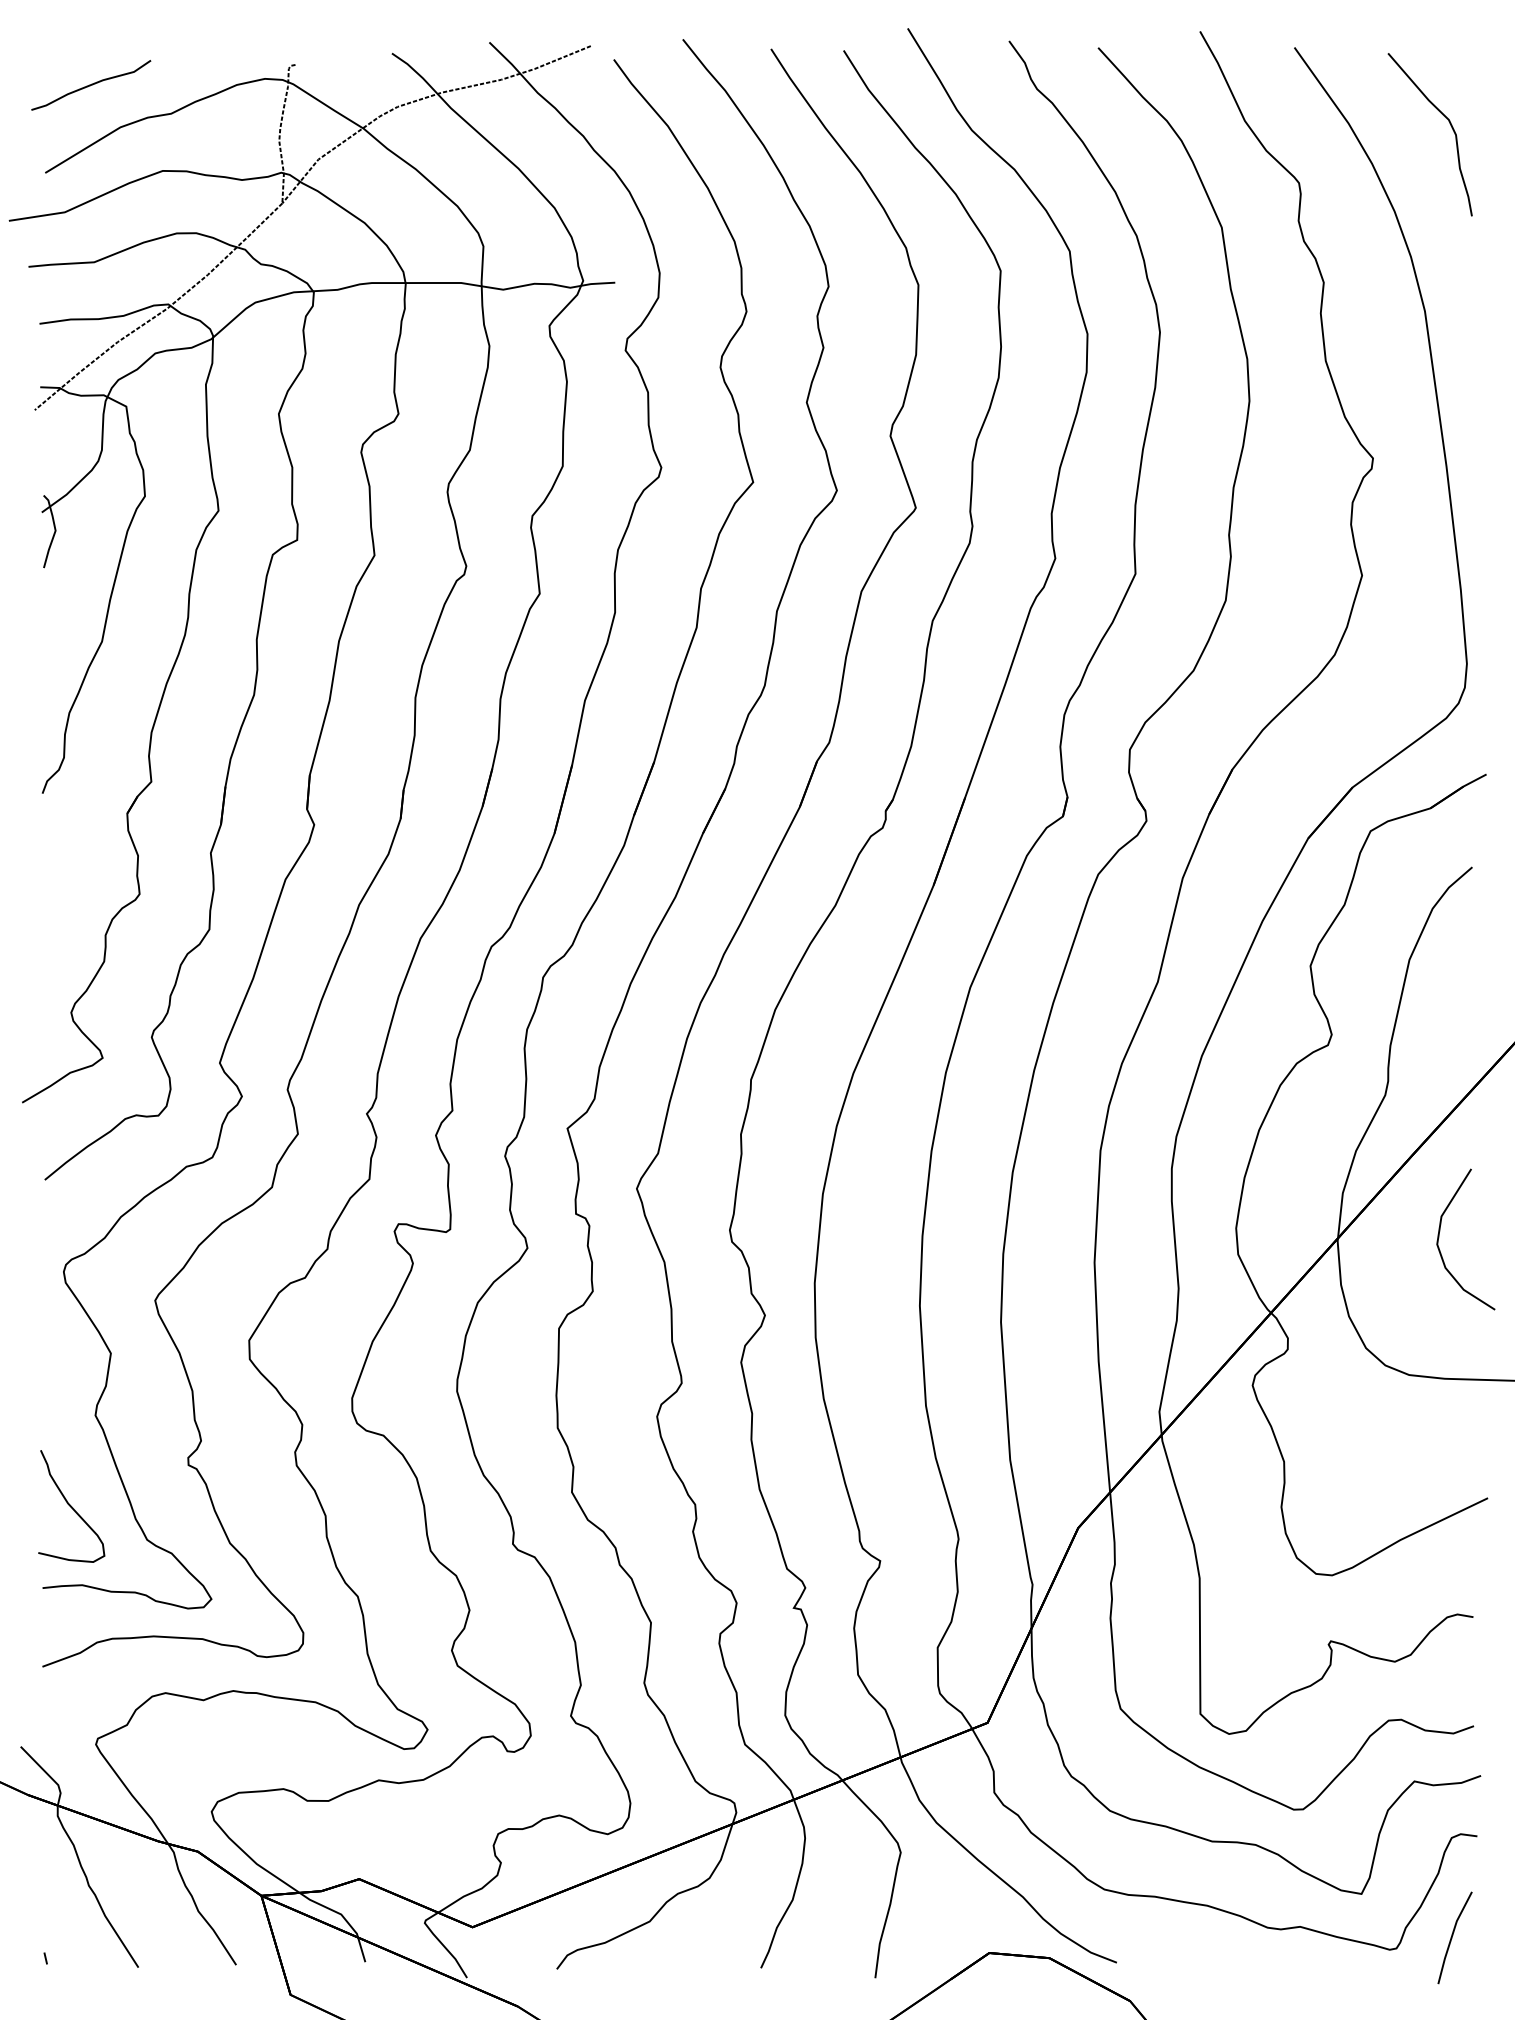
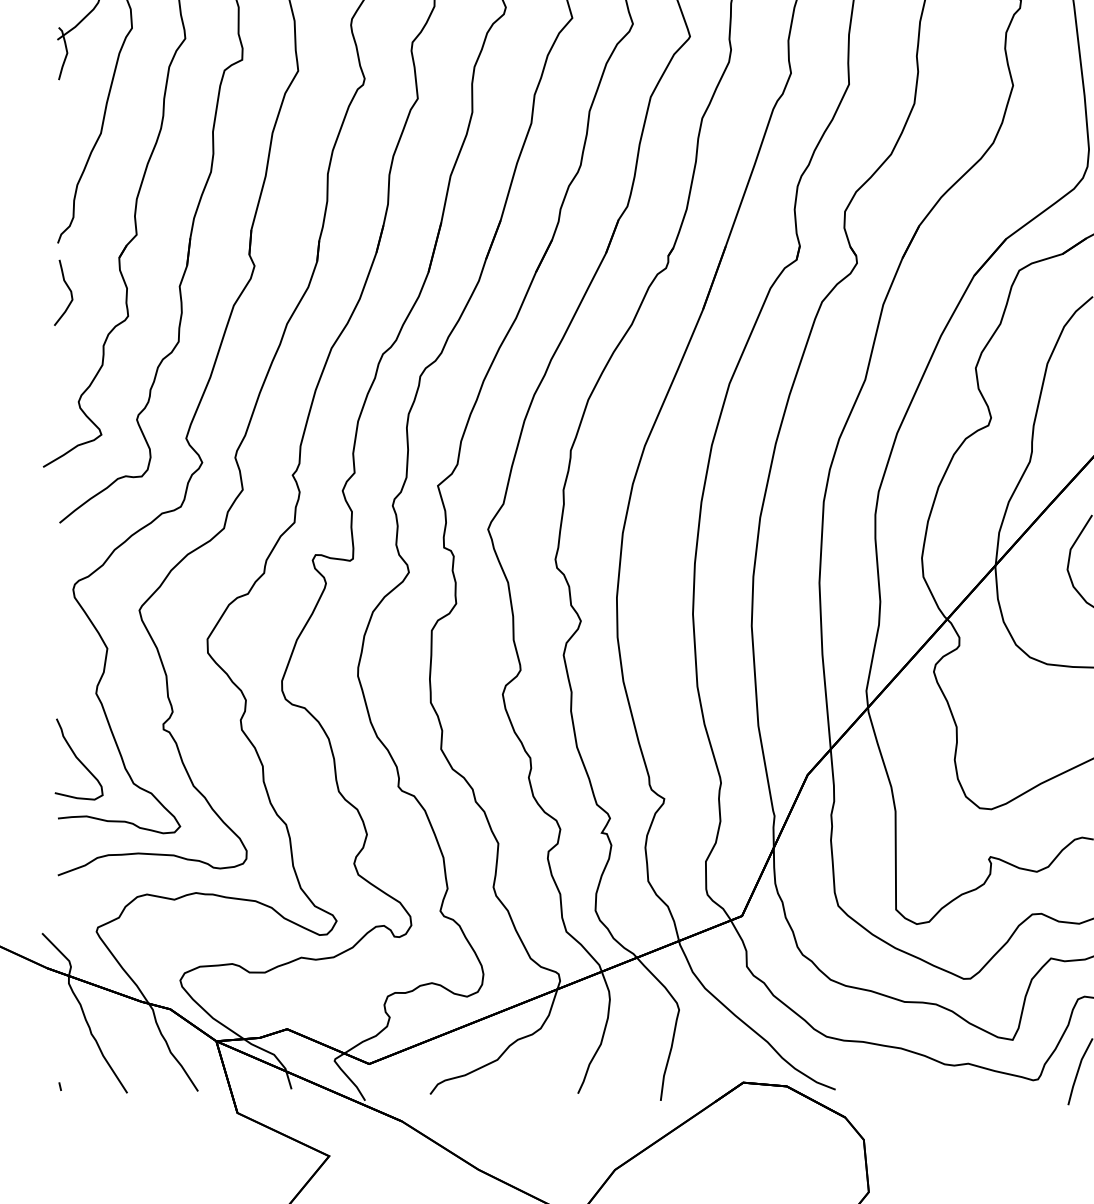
curve: (56, 855) -> (68, 288), added

